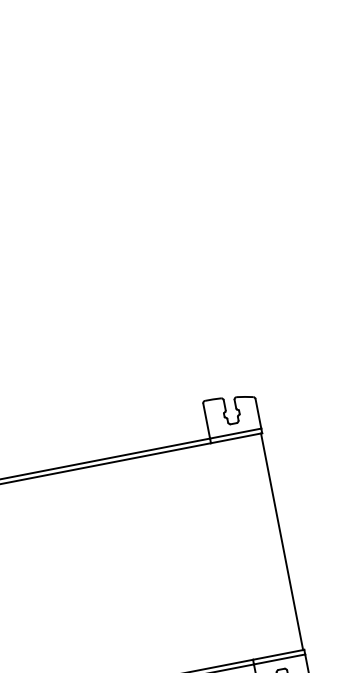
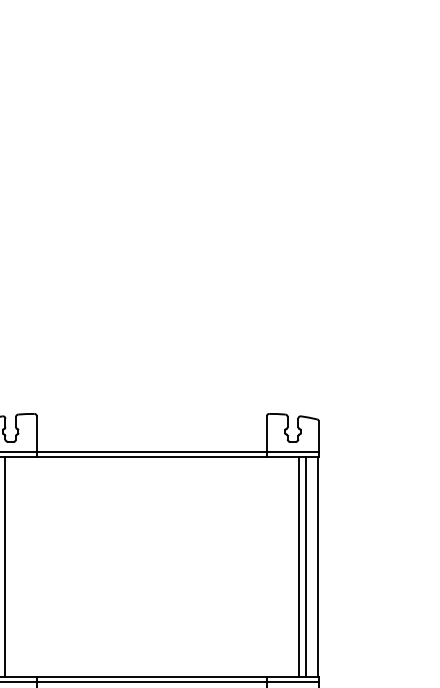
line: (270, 543) -> (306, 566), added
line: (262, 545) -> (298, 566), added

